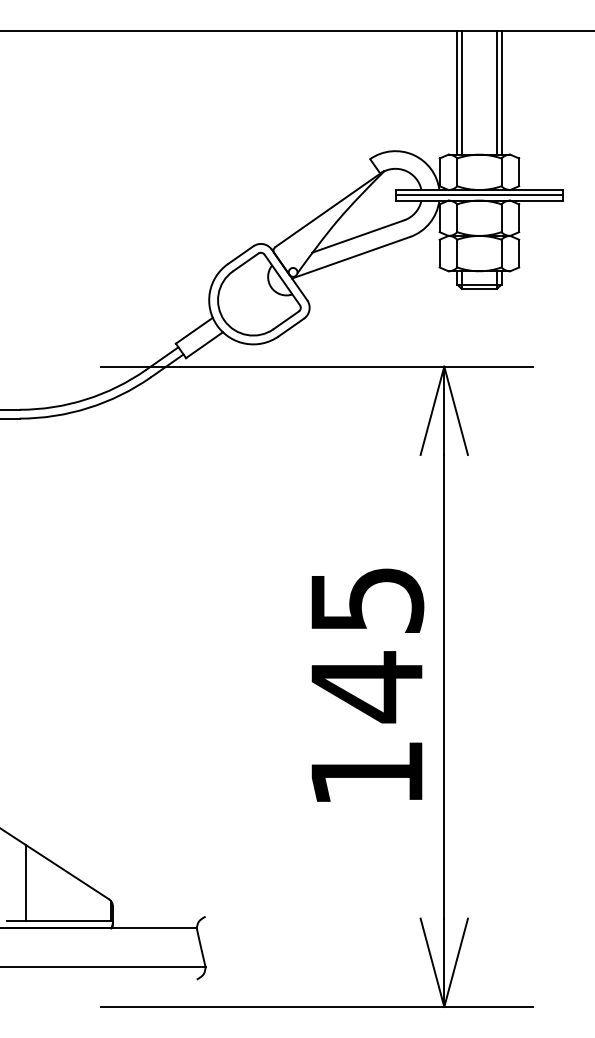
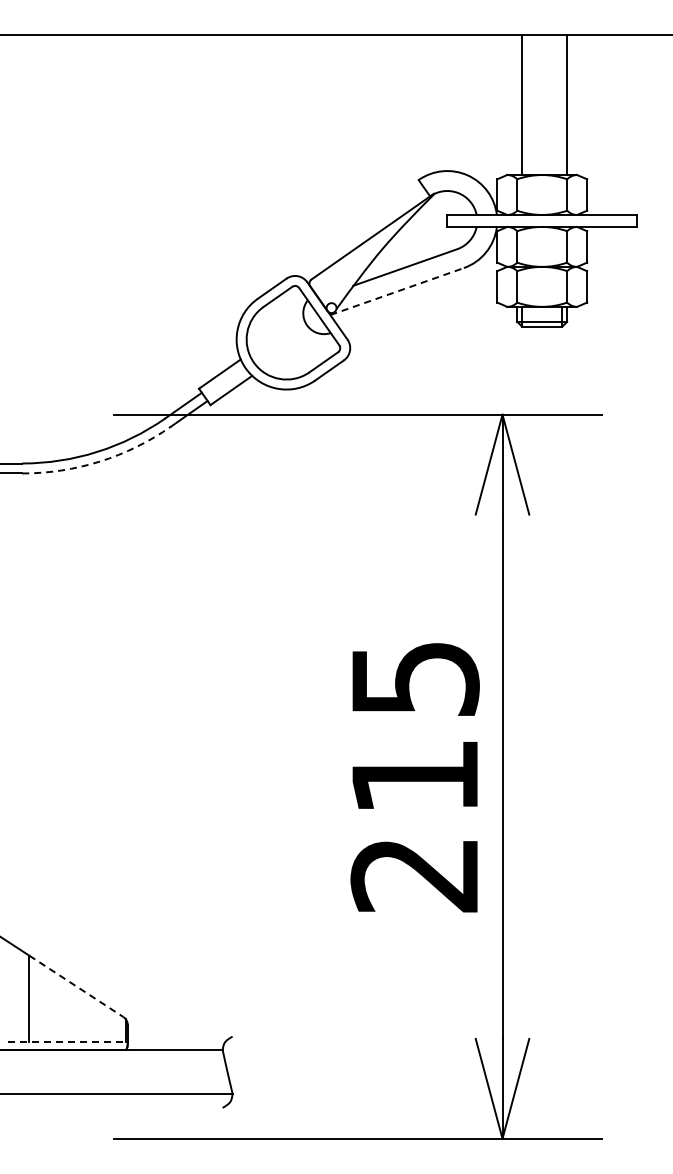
line: (457, 93) -> (517, 105), removed
line: (497, 93) -> (562, 105), removed
line: (479, 194) -> (542, 220), removed
line: (351, 257) -> (397, 291), solid -> dashed
arc: (88, 408) -> (100, 461), solid -> dashed
text: (365, 729) -> (413, 824), 145 -> 215
line: (67, 872) -> (76, 986), solid -> dashed
line: (59, 920) -> (67, 1041), solid -> dashed

